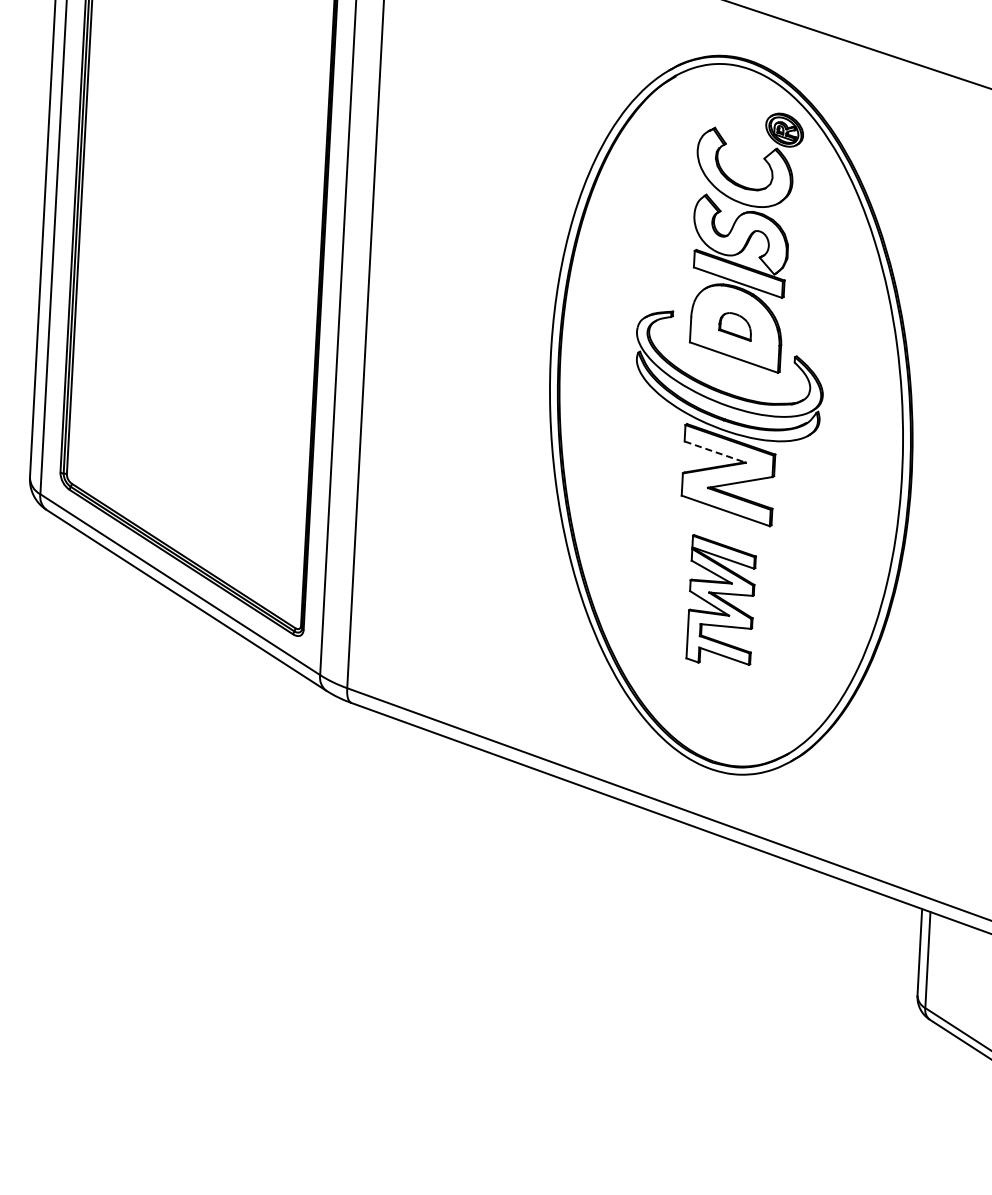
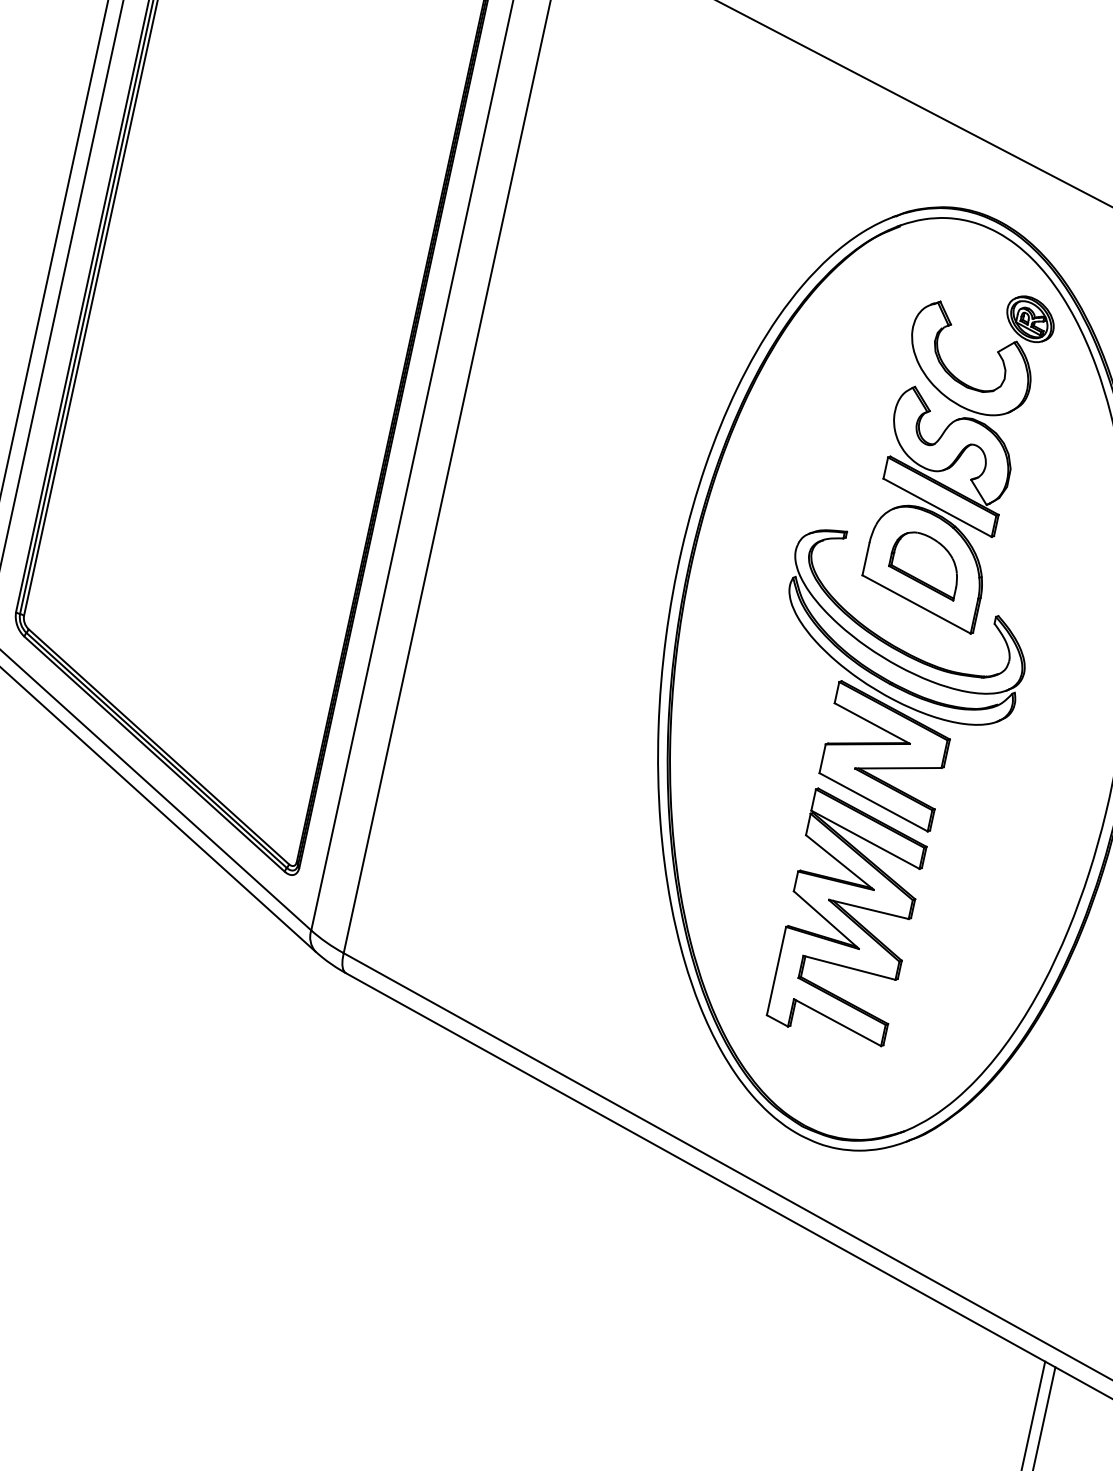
part: (734, 326) -> (923, 564), size x1.67
line: (715, 452) -> (872, 724), dashed -> solid
part: (720, 599) -> (848, 916), size x1.43

